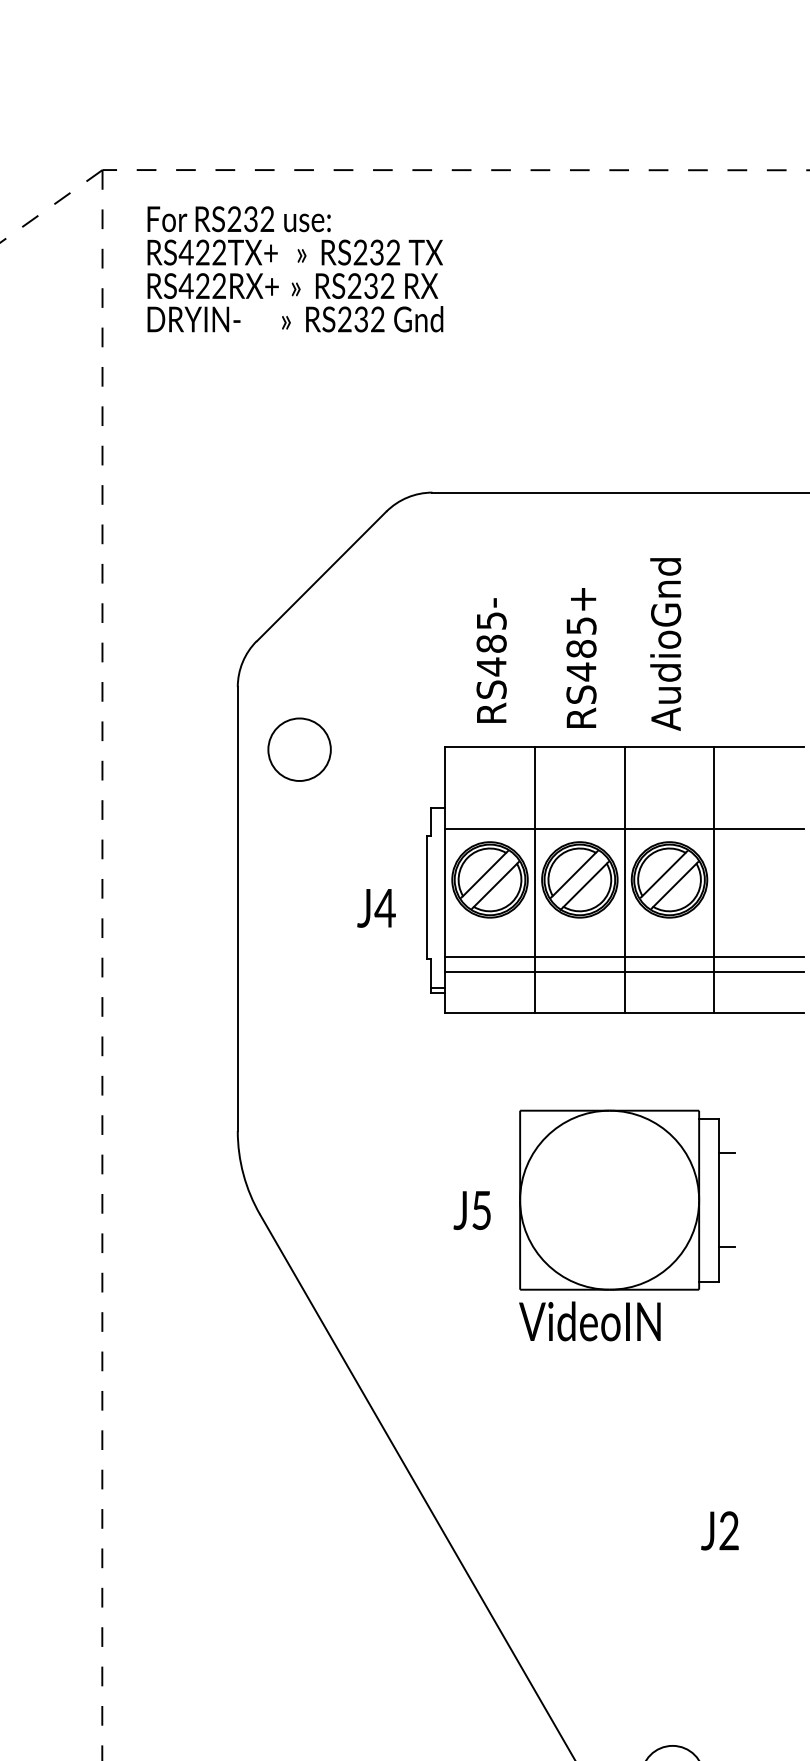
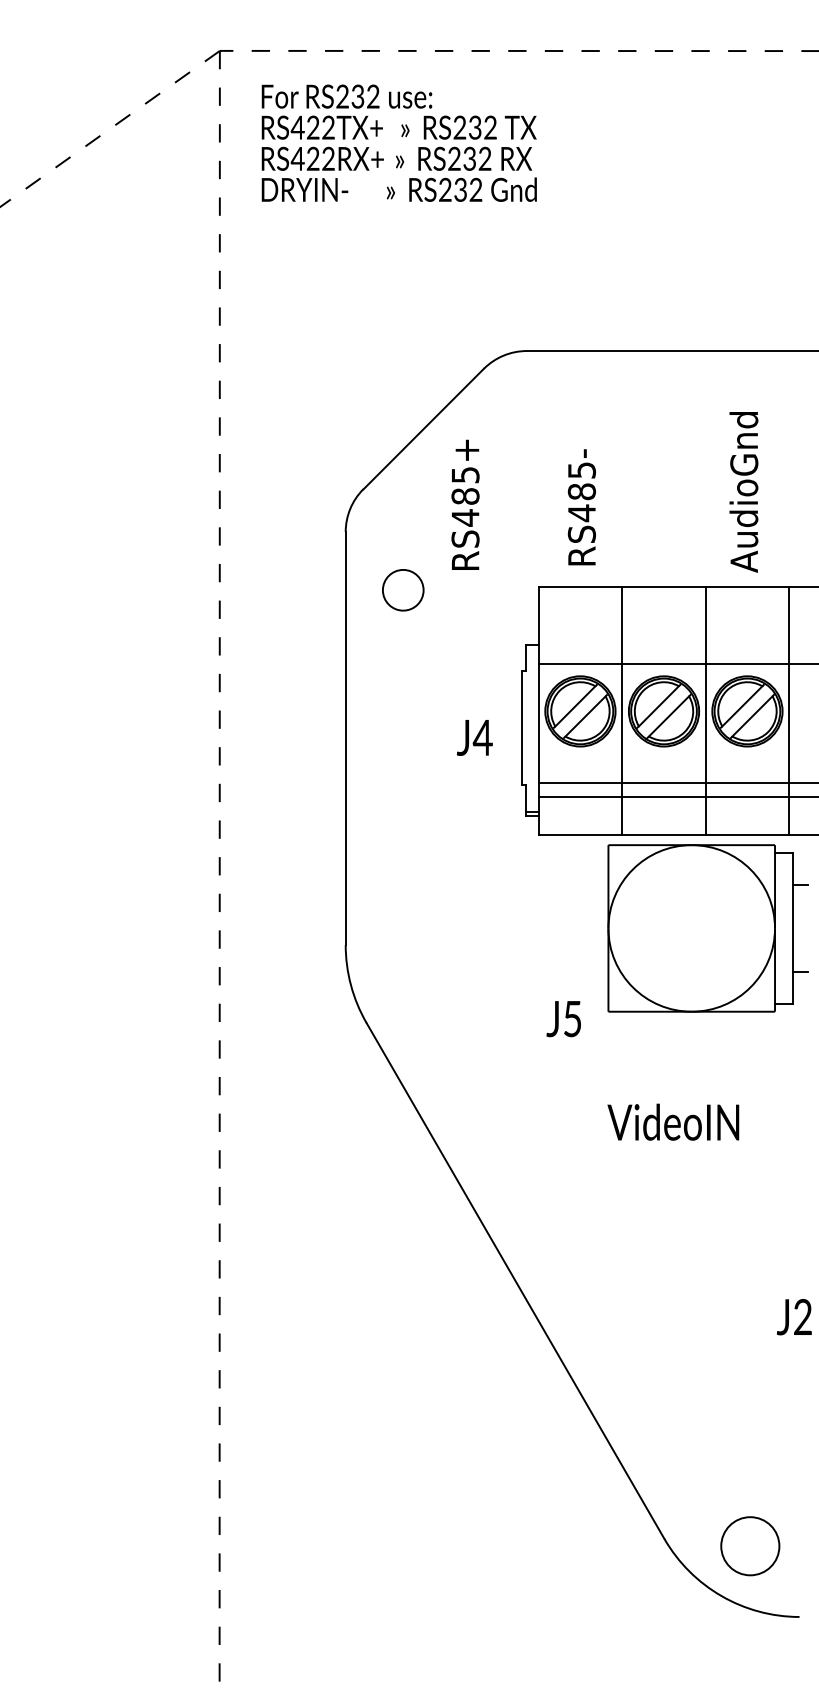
text: (581, 657) -> (465, 504), moved
circle: (299, 749) -> (403, 590), size x0.7
part: (626, 1200) -> (707, 928), moved

